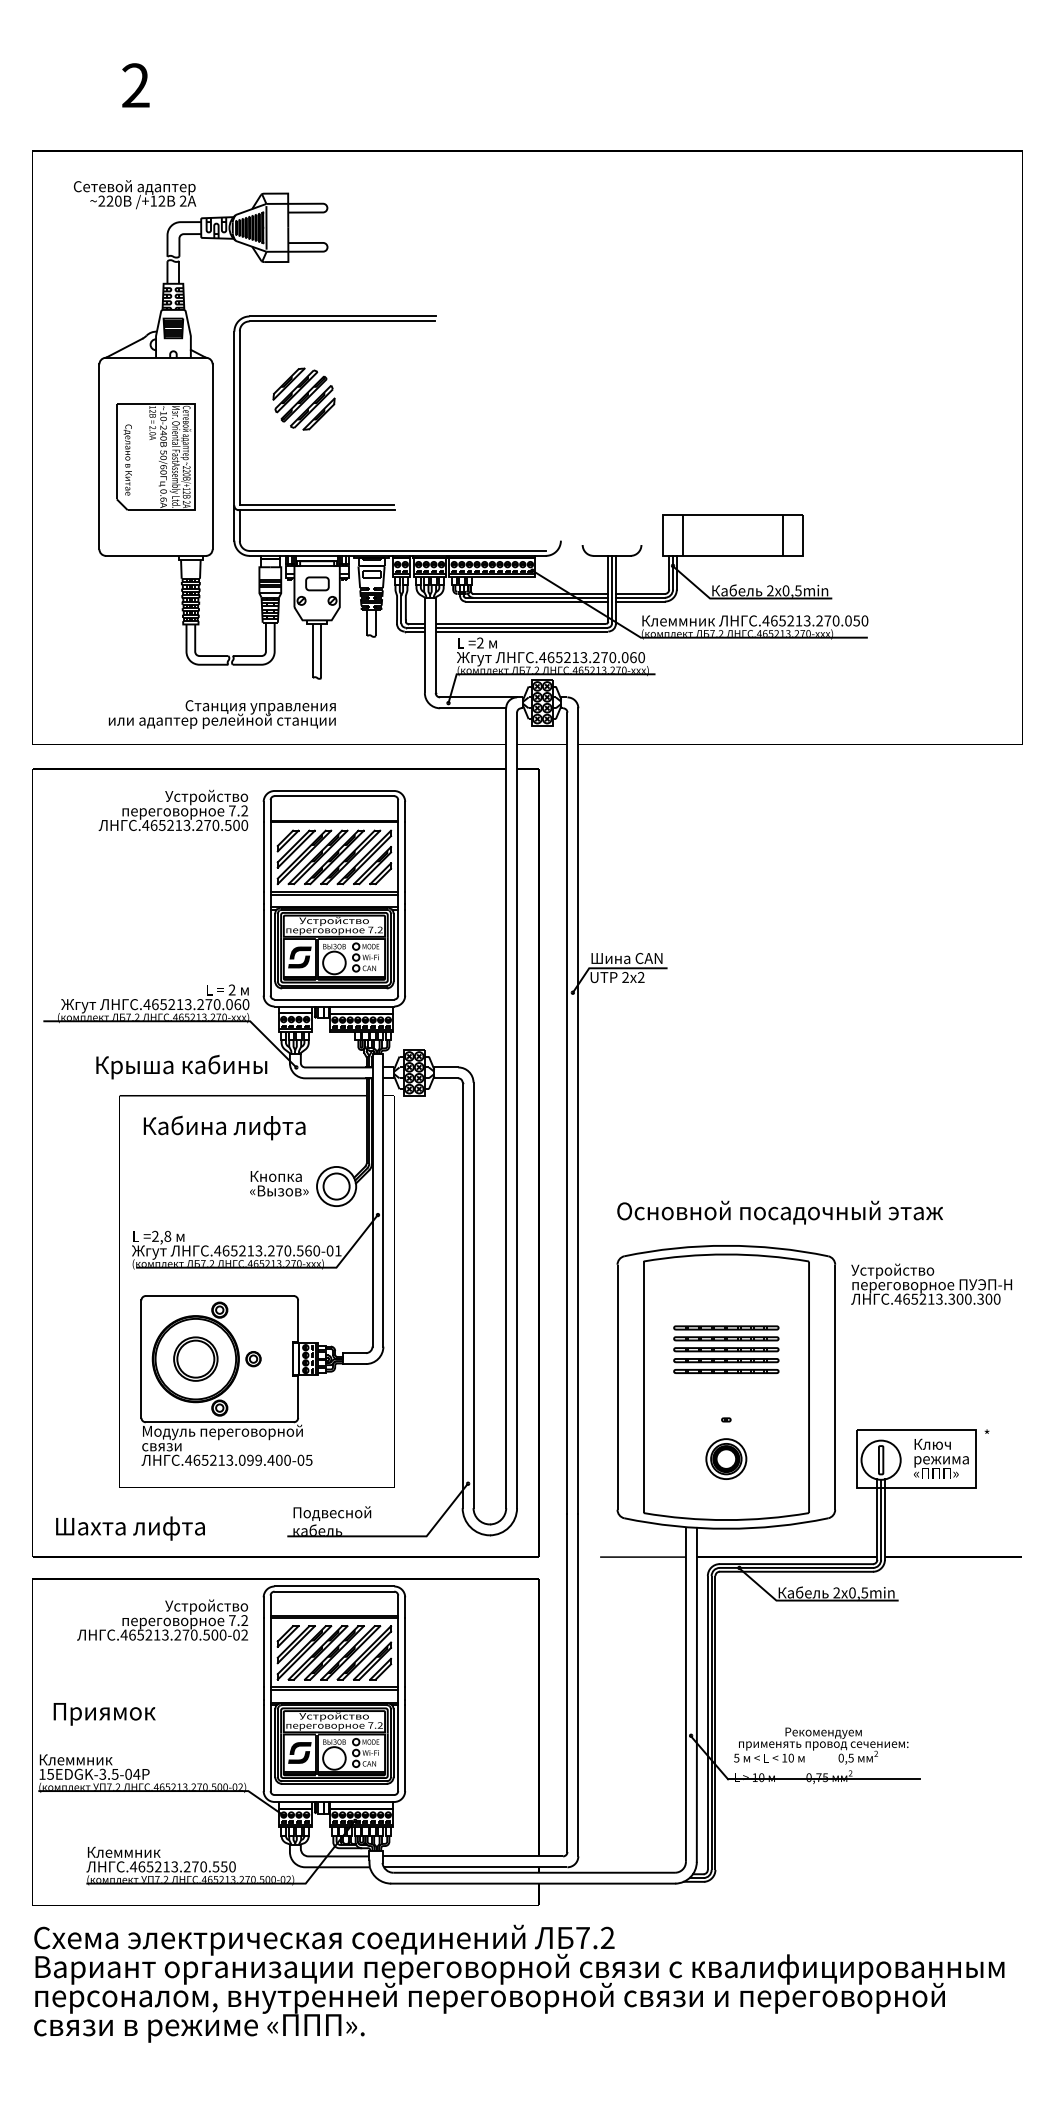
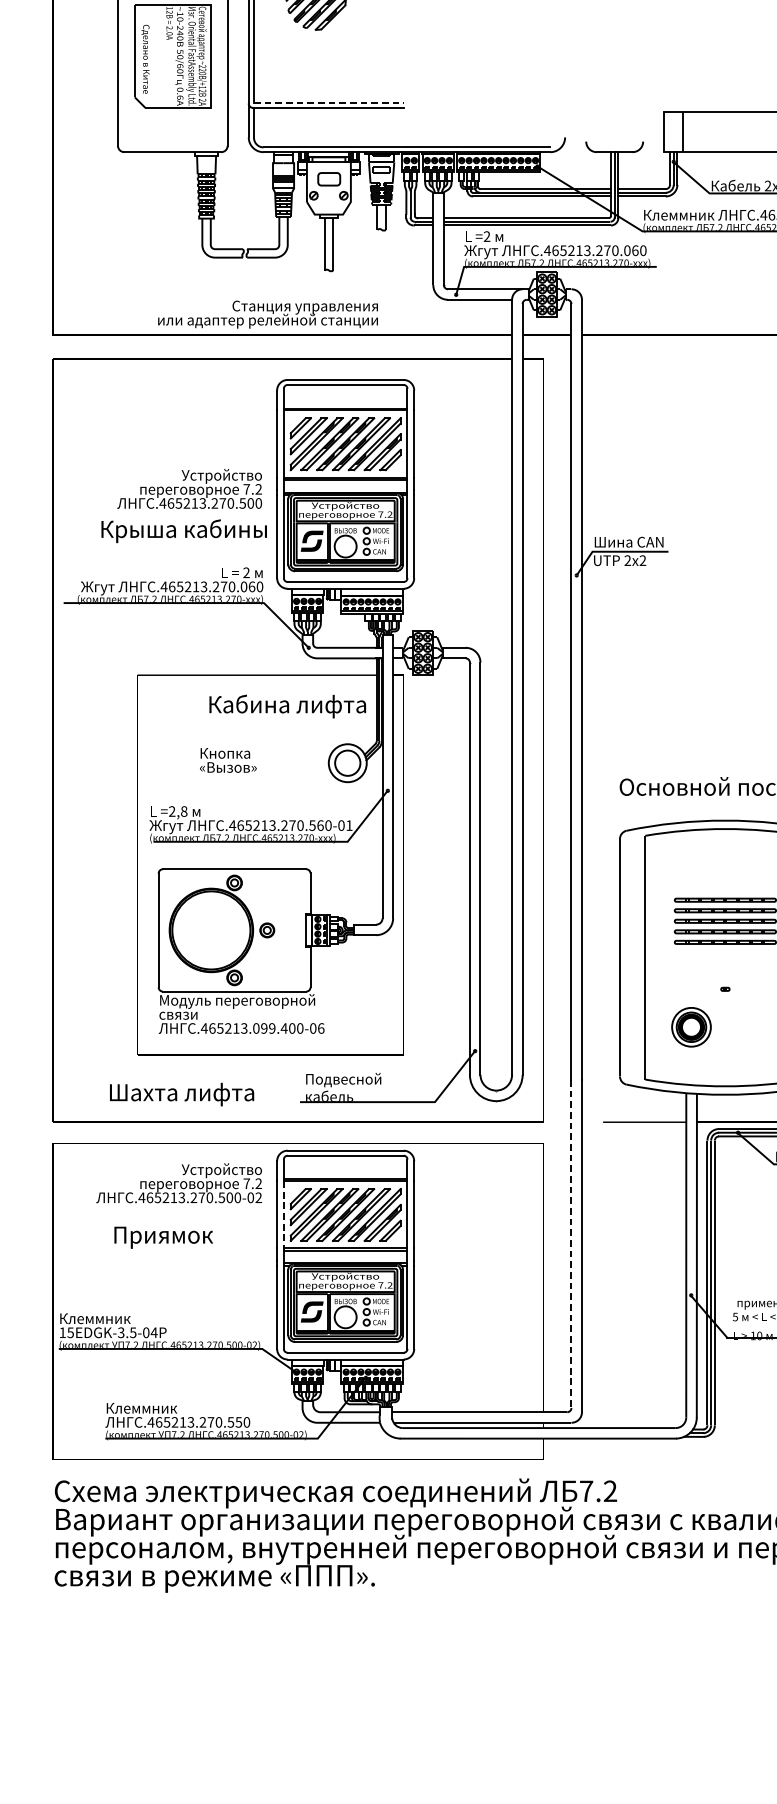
line: (317, 505) -> (329, 103), solid -> dashed
text: (221, 714) -> (267, 314), moved
text: (173, 809) -> (189, 487), moved
text: (181, 1066) -> (183, 530), moved
text: (224, 1127) -> (287, 706), moved
text: (279, 1183) -> (228, 760), moved
part: (195, 1358) -> (211, 929), removed
part: (726, 1458) -> (691, 1026), moved
text: (308, 1459) -> (320, 1027), .465213.099.400-05 -> .465213.099.400-06
text: (130, 1528) -> (181, 1094), moved
line: (270, 1652) -> (283, 1214), solid -> dashed
line: (567, 1683) -> (571, 1244), solid -> dashed
text: (104, 1714) -> (163, 1237), moved

